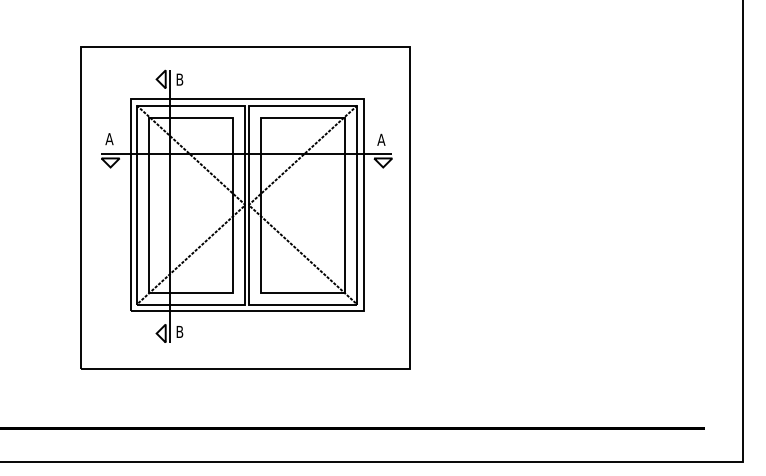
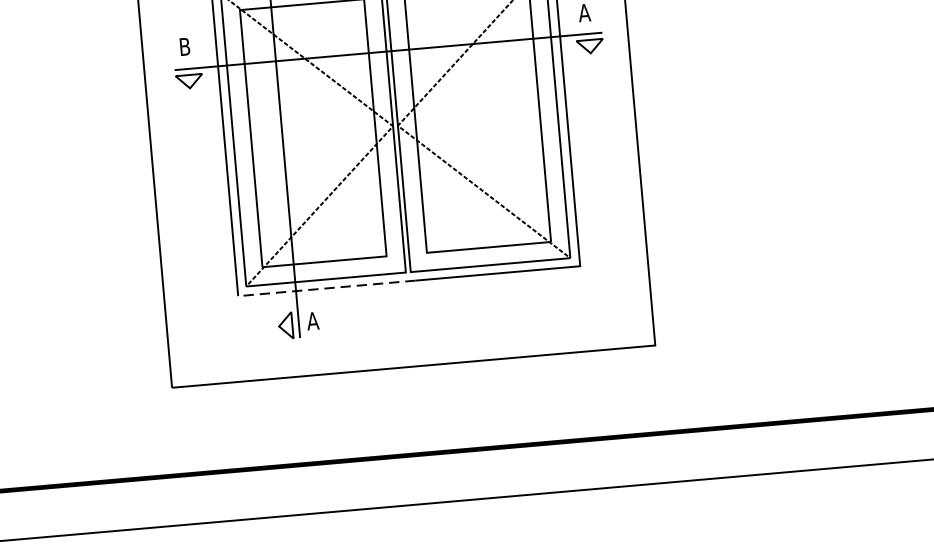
text: (109, 139) -> (184, 47), A -> B
line: (190, 310) -> (325, 288), solid -> dashed
text: (179, 331) -> (312, 320), B -> A

